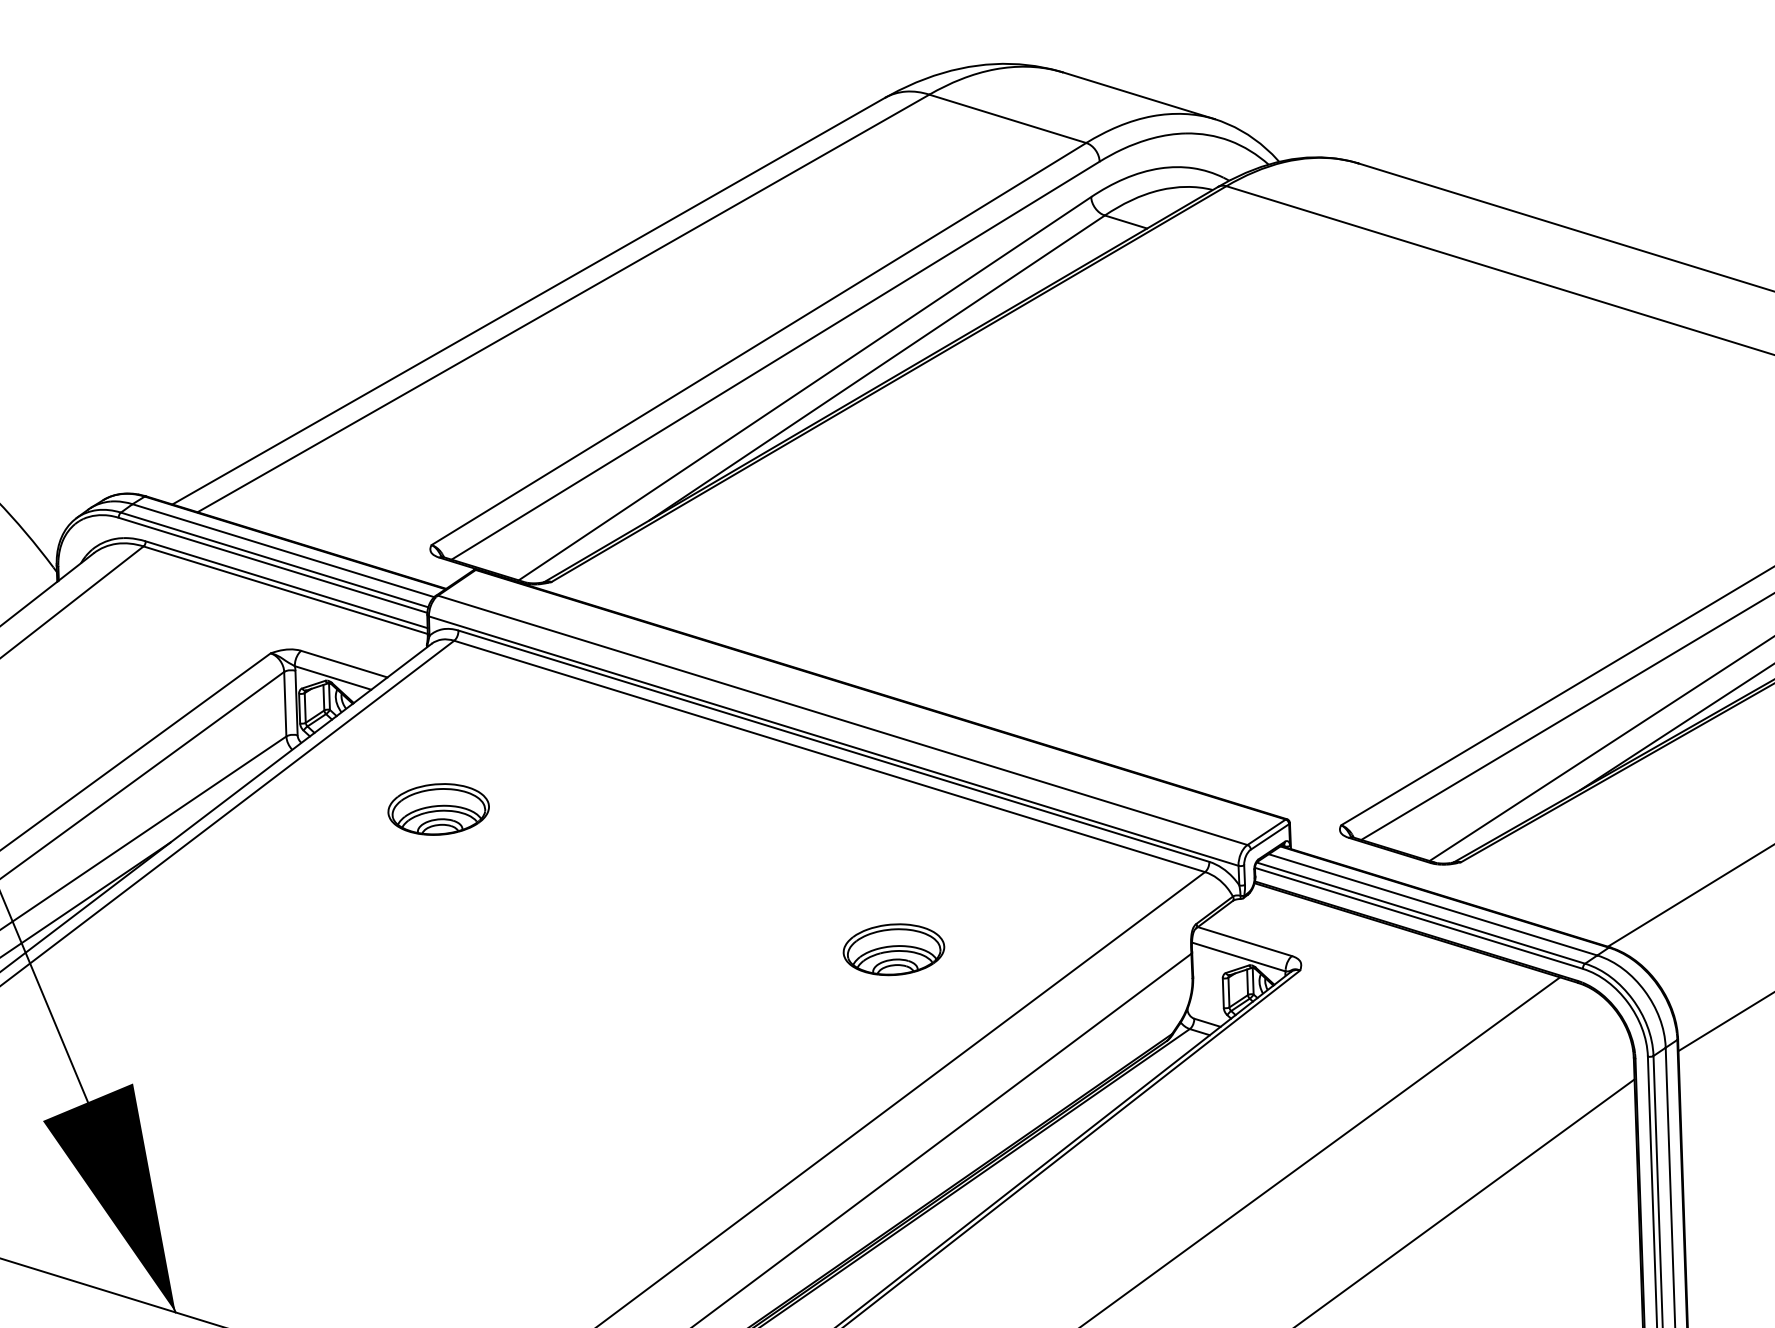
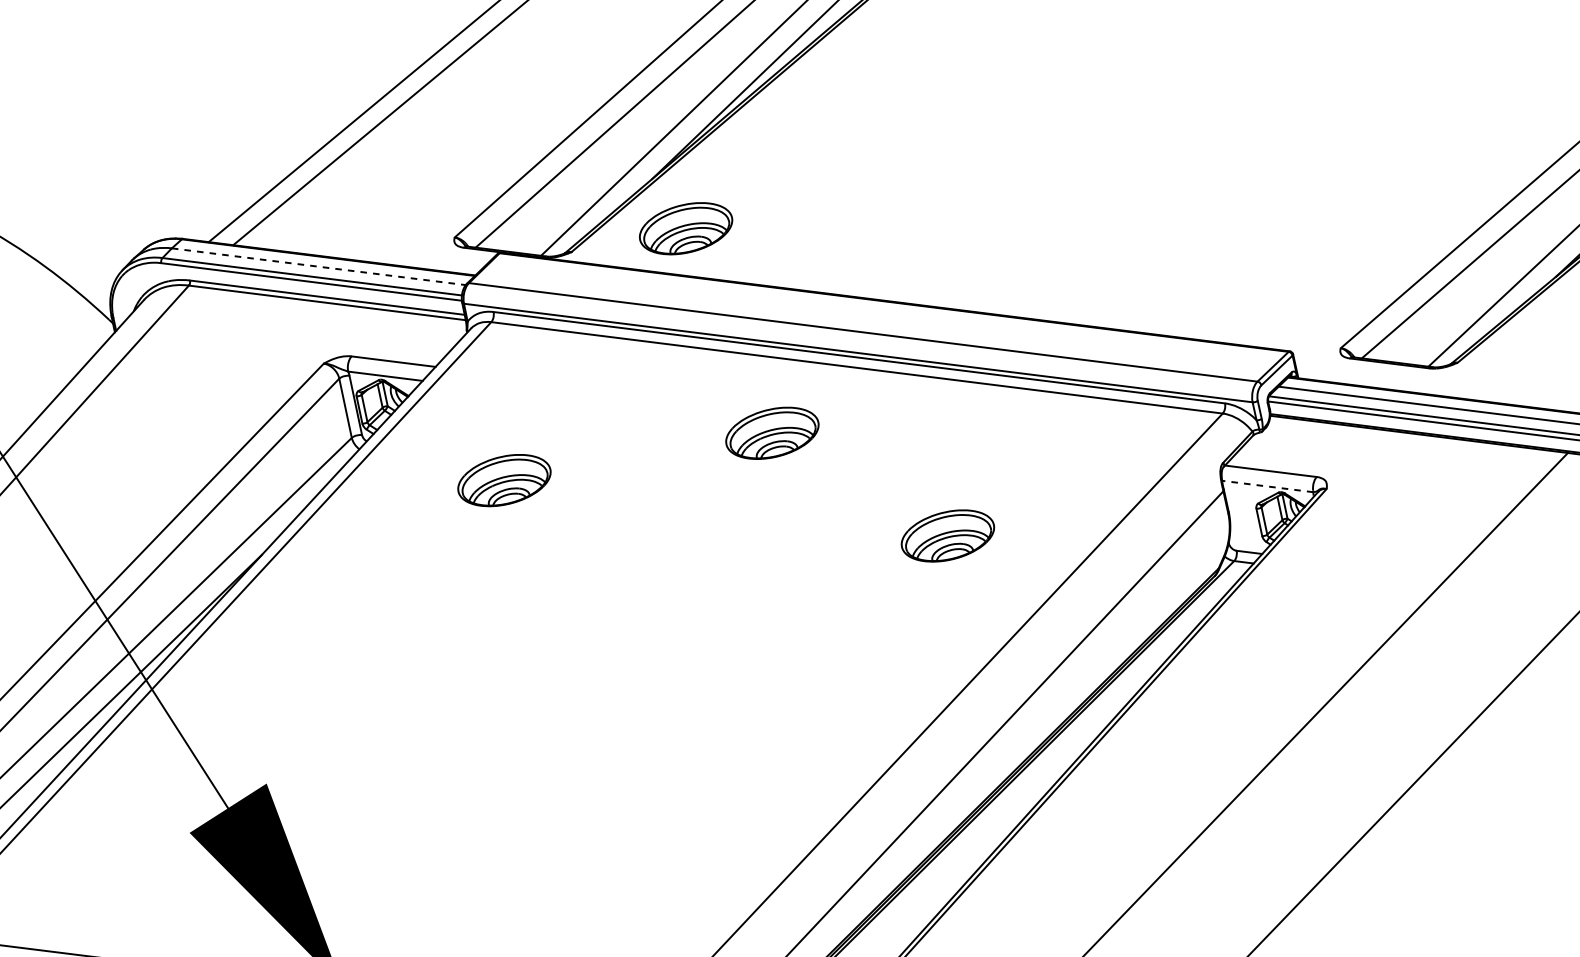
line: (283, 550) -> (318, 266), solid -> dashed
part: (675, 578) -> (685, 228), added
part: (728, 809) -> (772, 433), added
line: (1238, 957) -> (1267, 487), solid -> dashed

